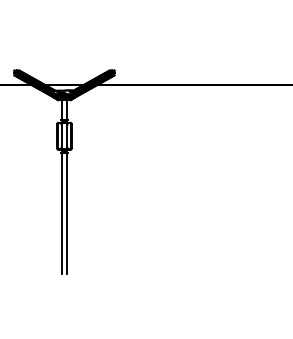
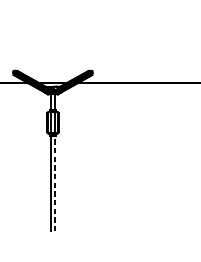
line: (67, 213) -> (55, 183), solid -> dashed

